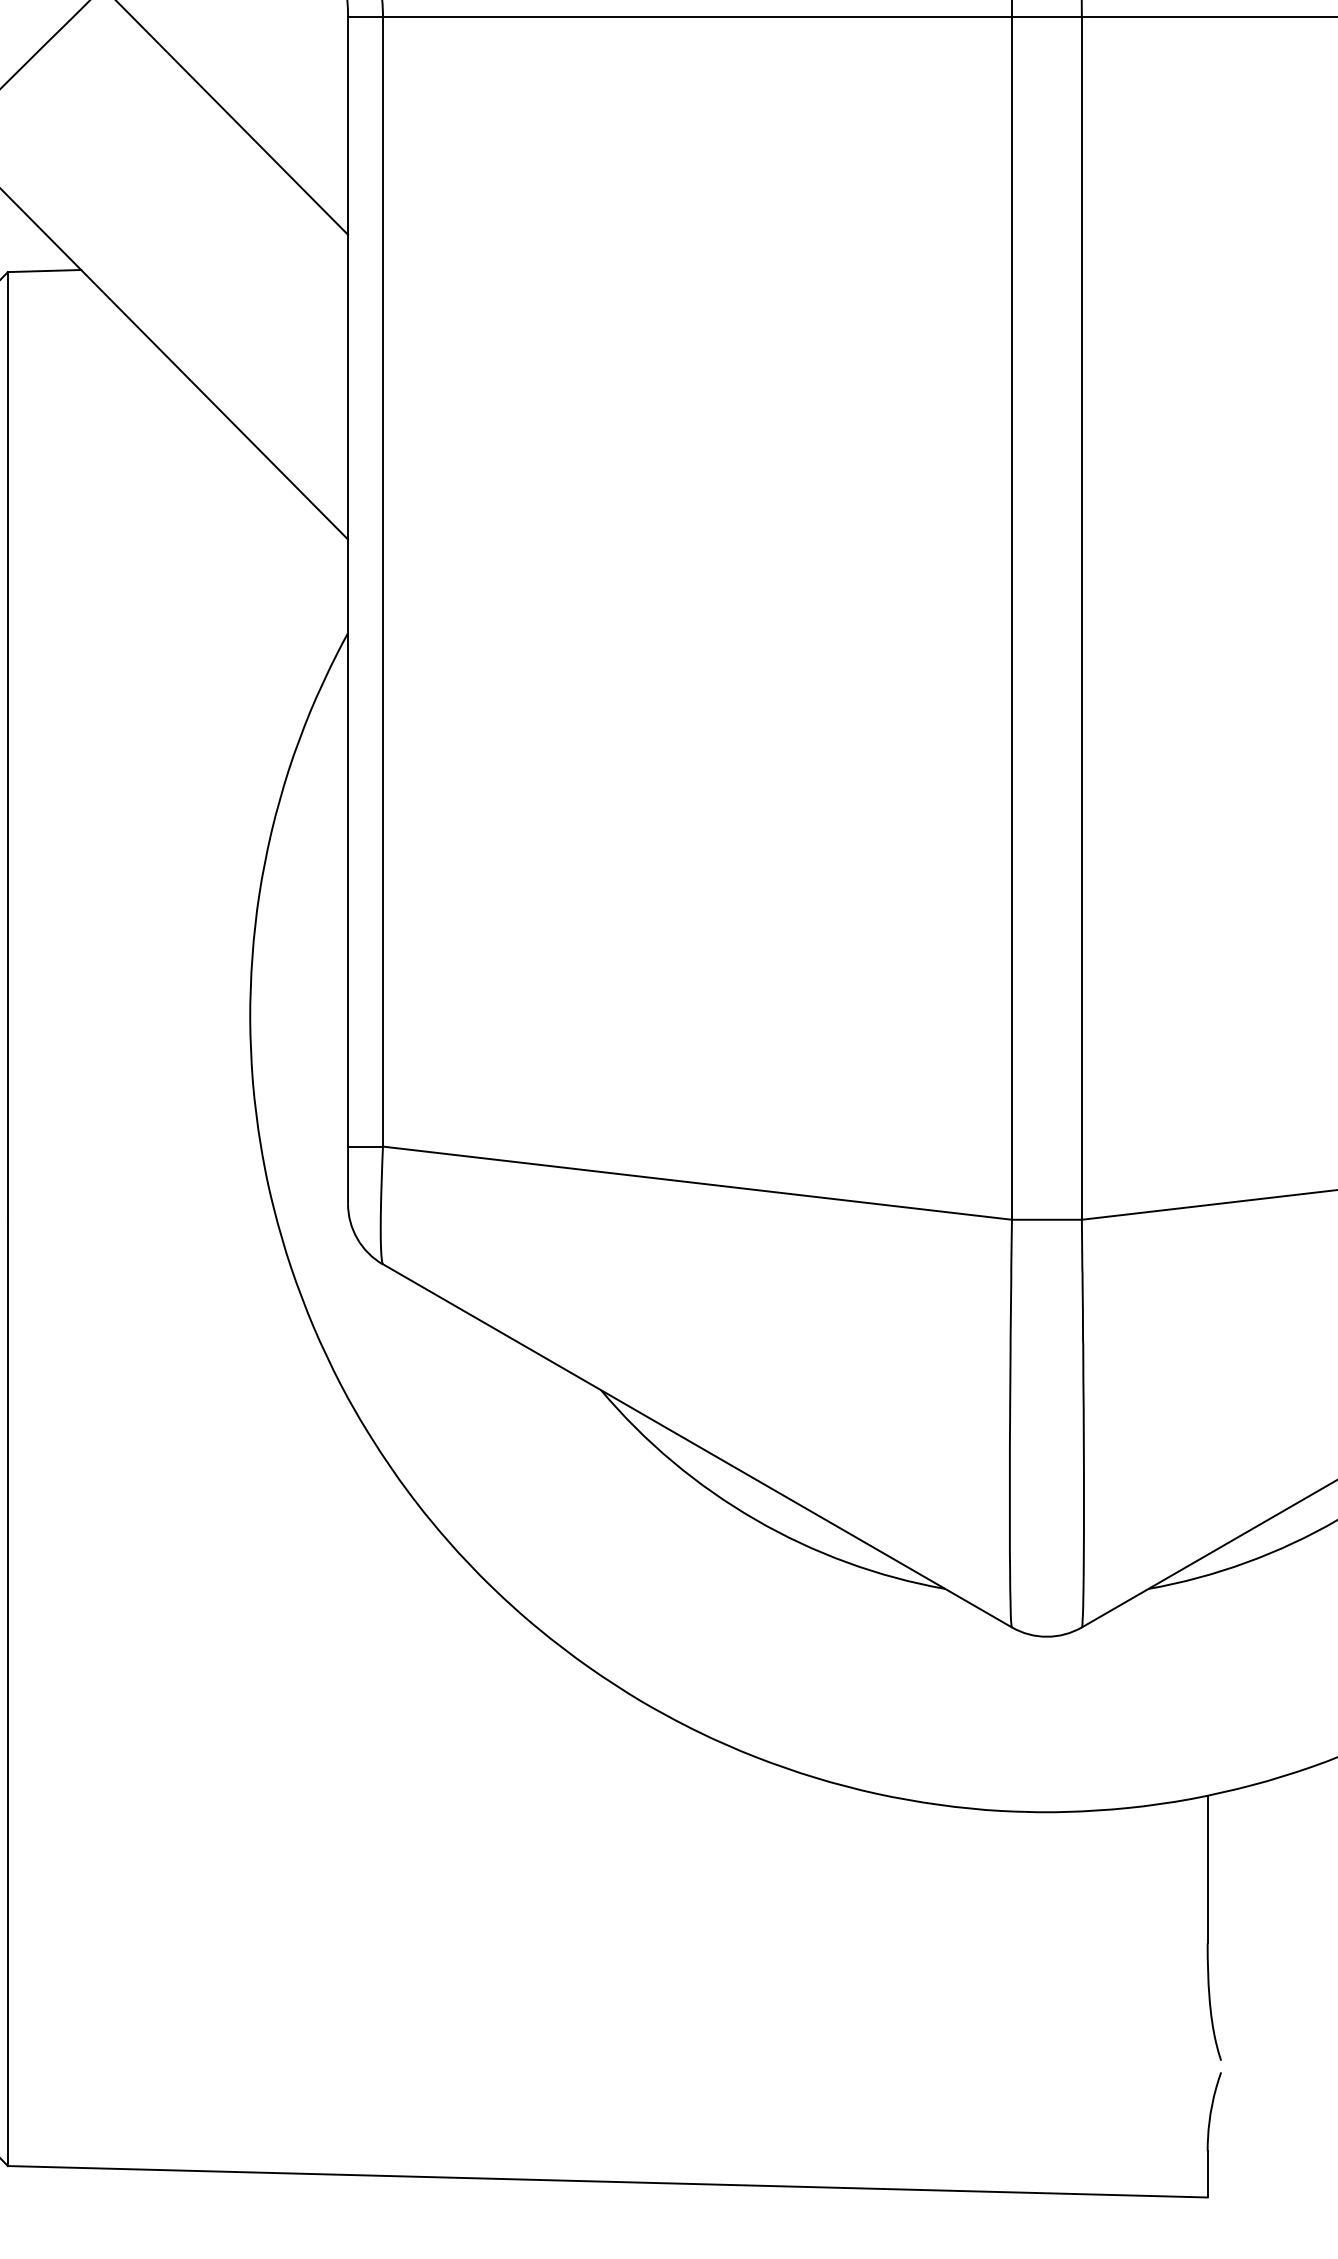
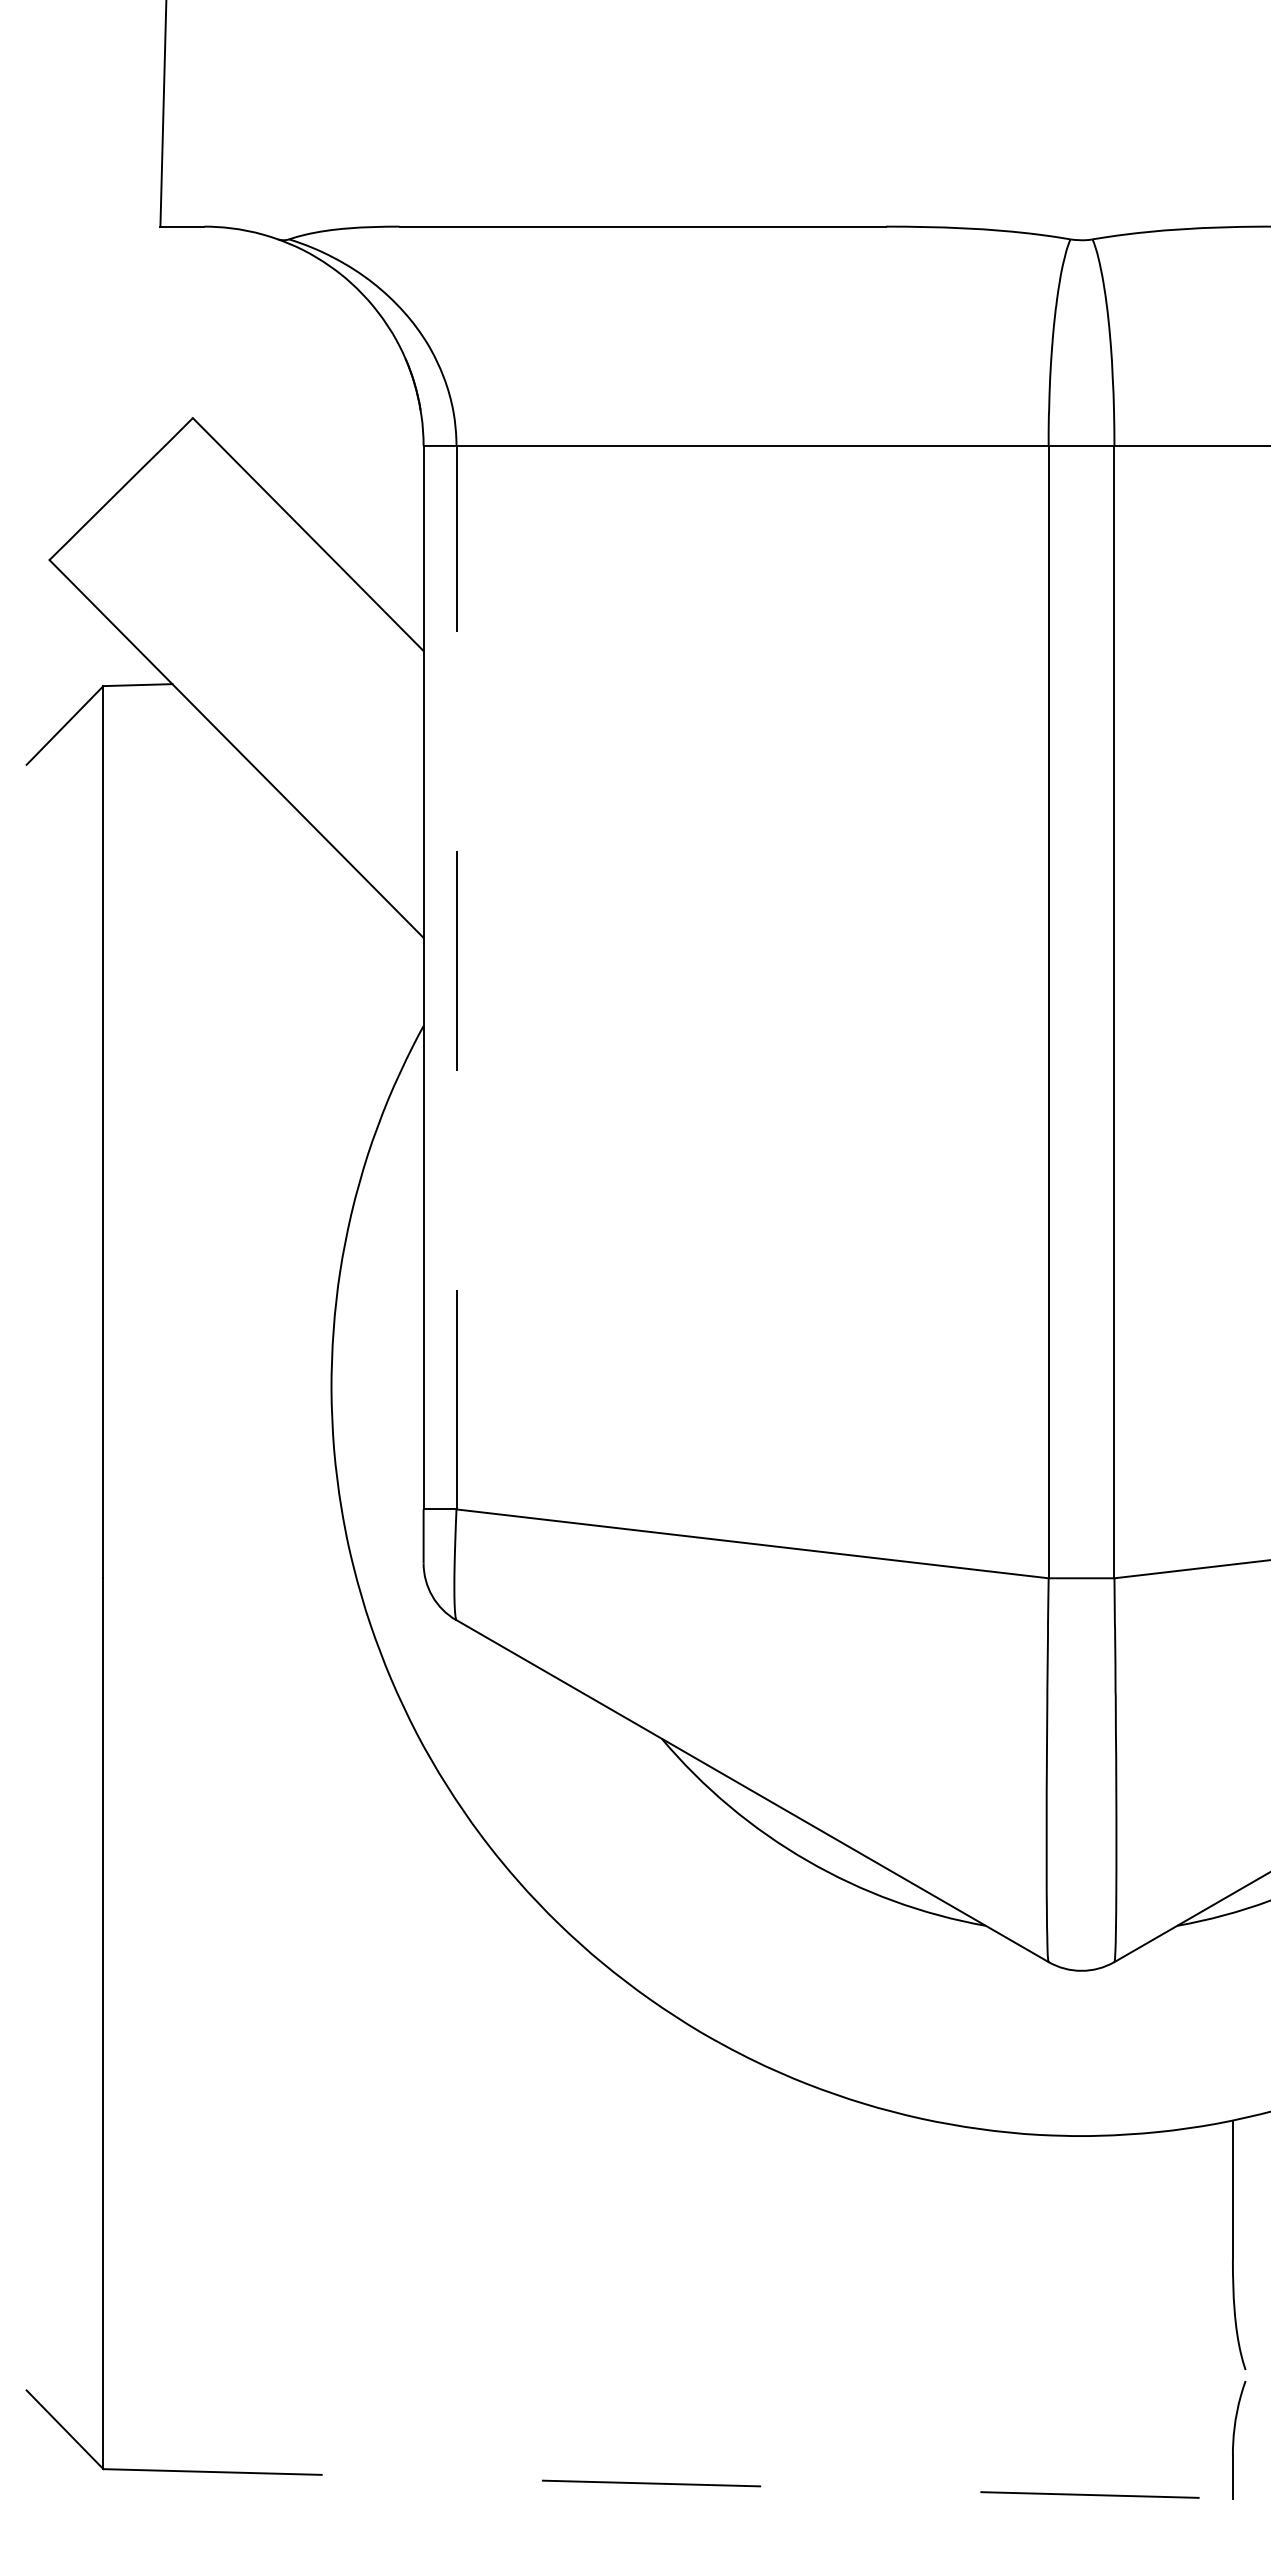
line: (382, 581) -> (456, 977), solid -> dashed
line: (608, 2181) -> (668, 2483), solid -> dashed

